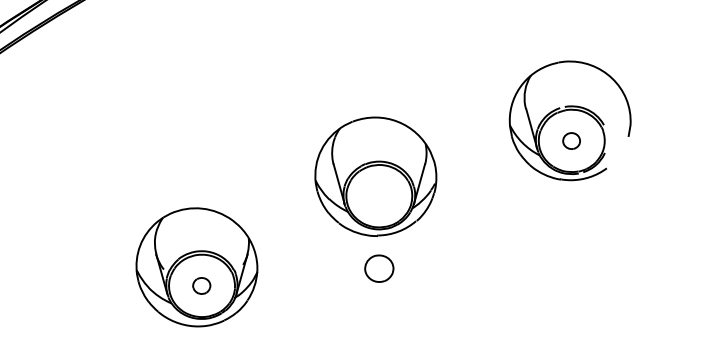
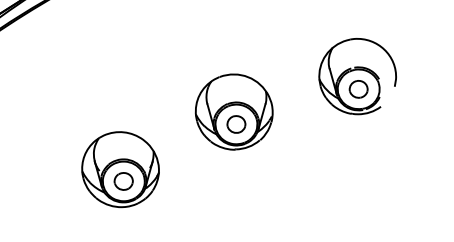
part: (571, 141) -> (358, 89), size x1.67
part: (379, 268) -> (236, 124), moved
part: (201, 286) -> (123, 181), size x1.67

